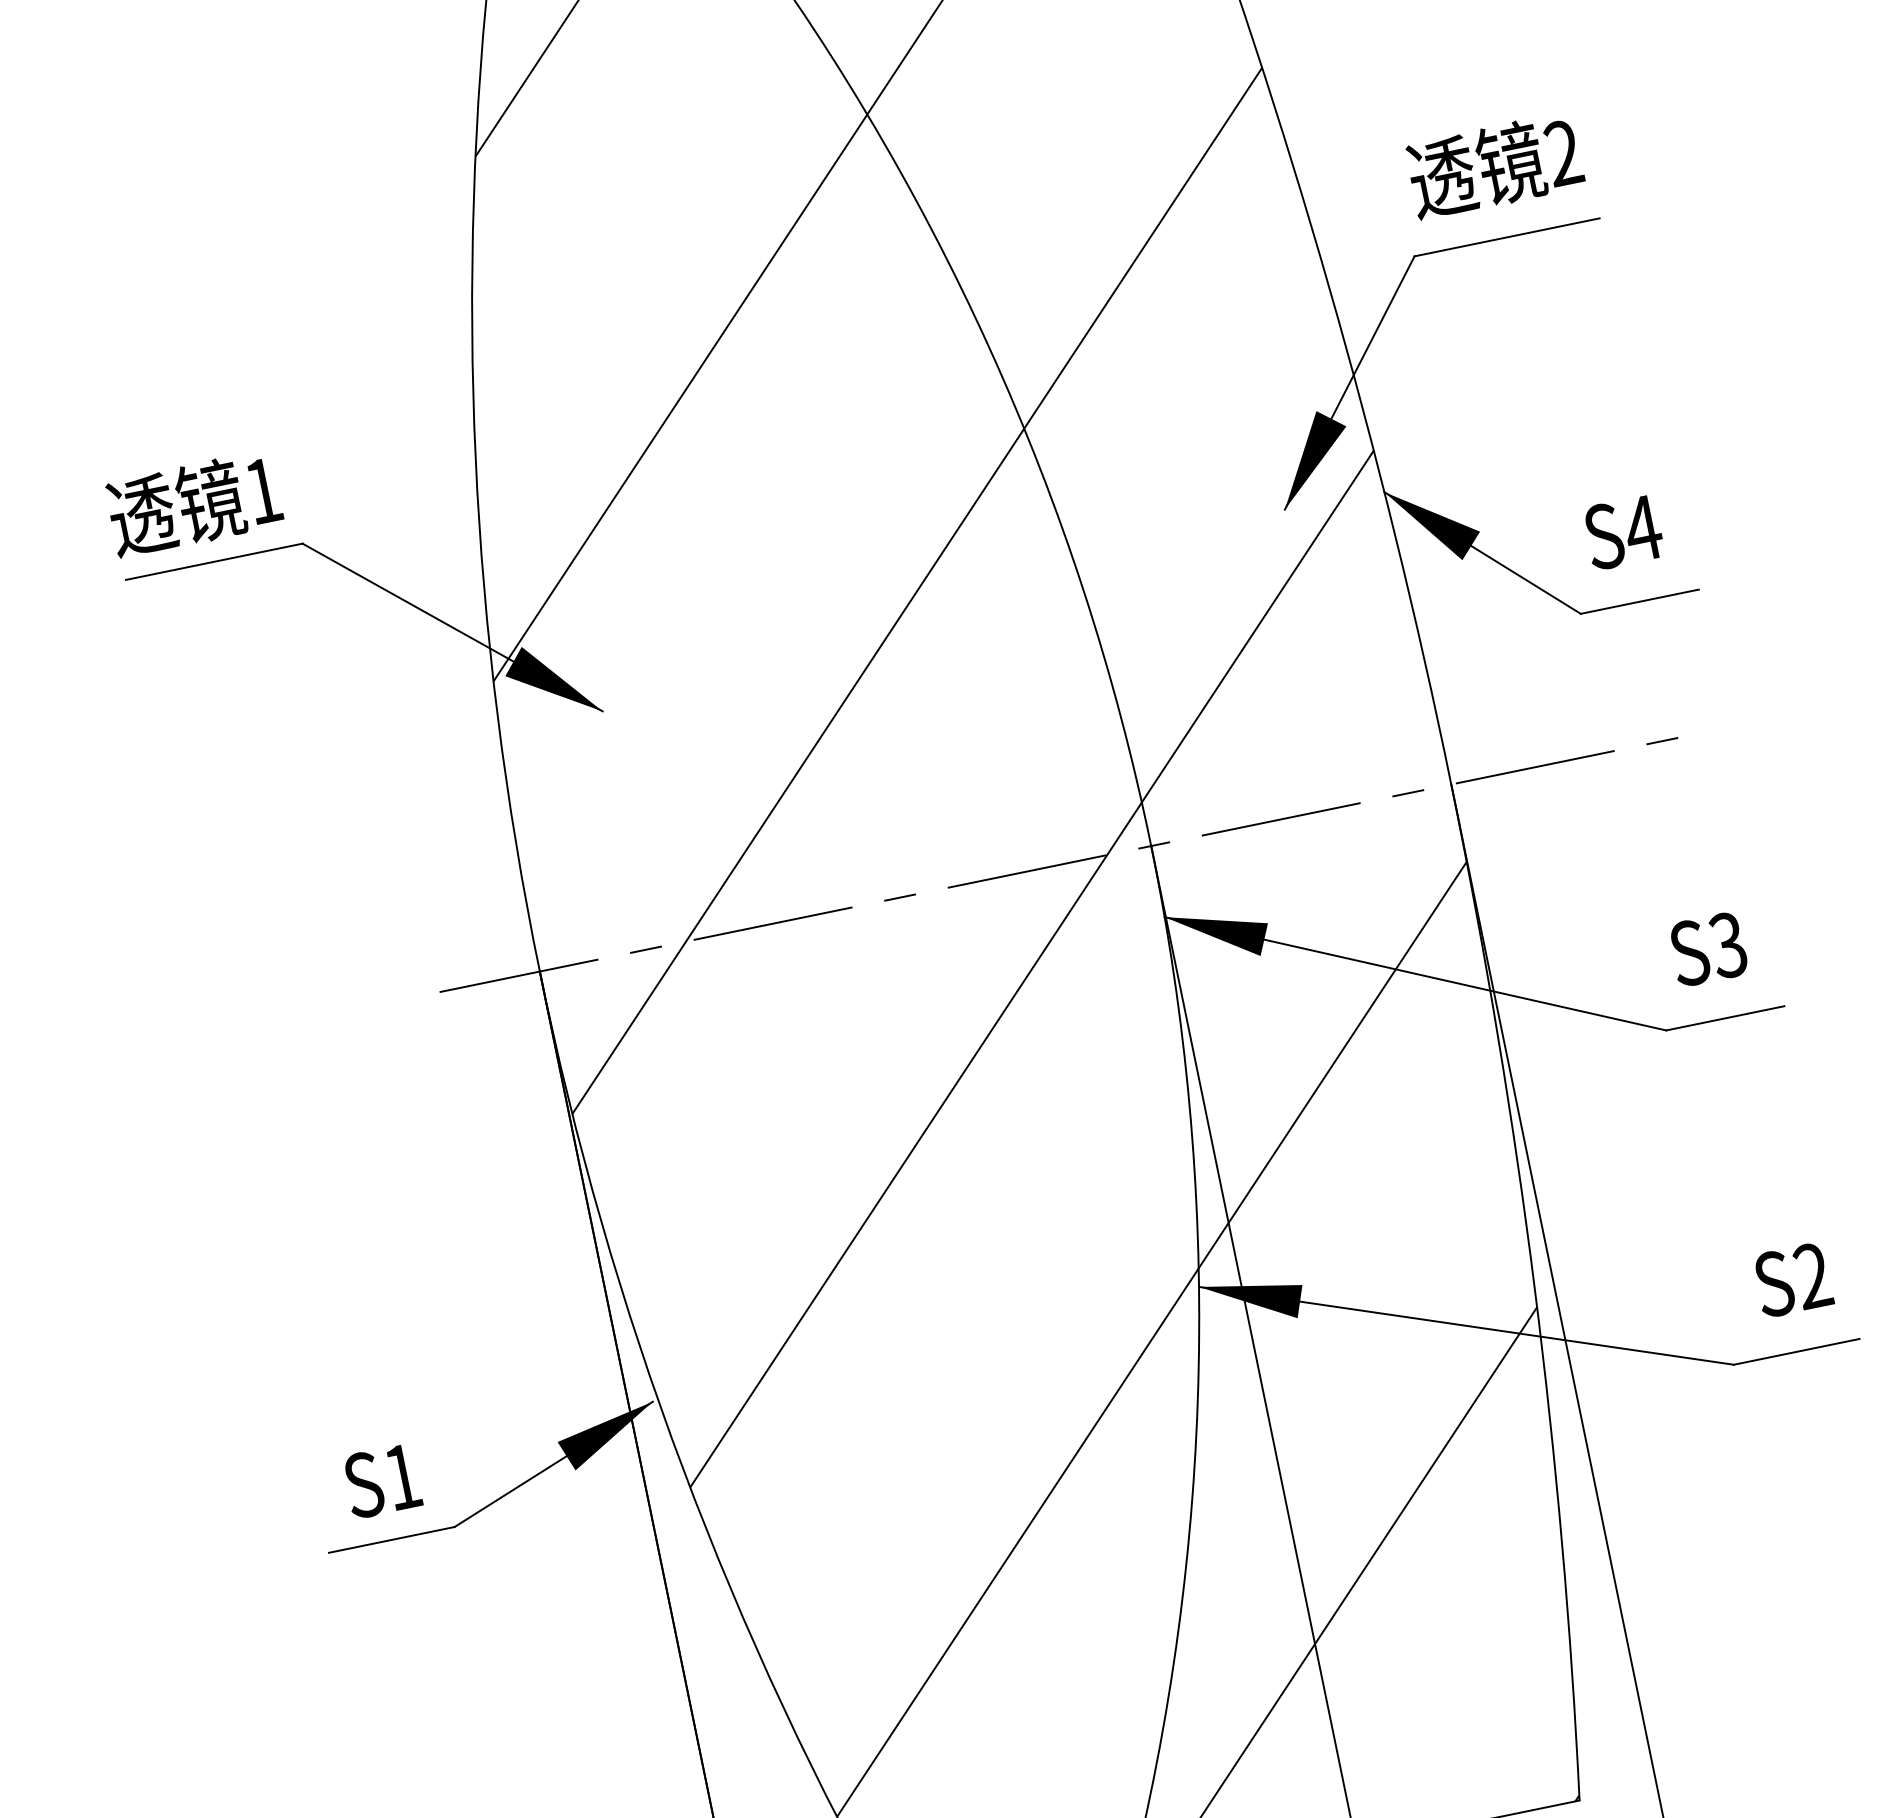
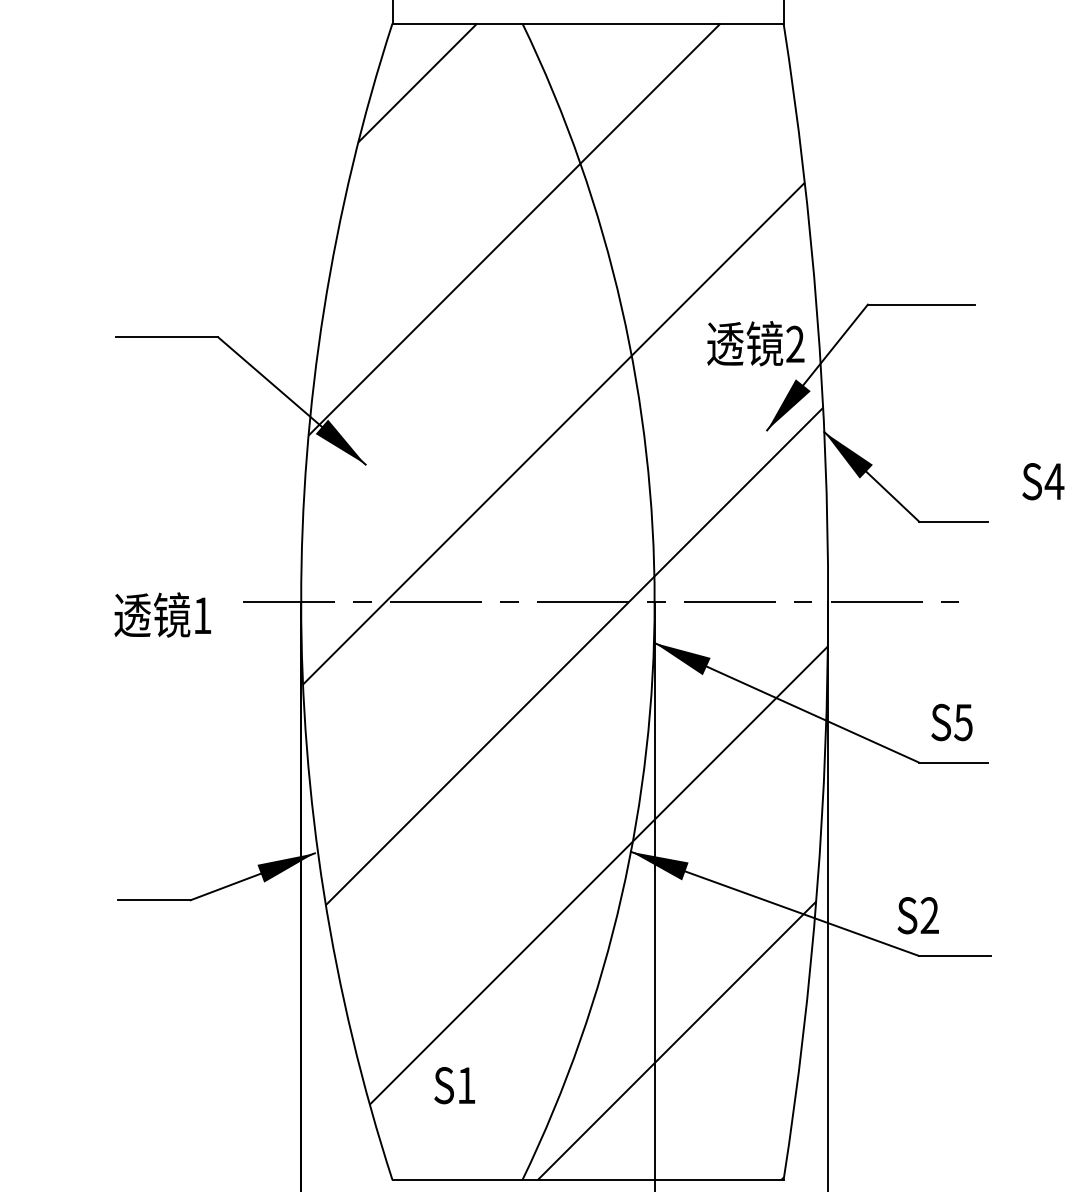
text: (1494, 165) -> (755, 343), moved
text: (193, 503) -> (162, 614), moved
text: (1623, 532) -> (1043, 481), moved
text: (1727, 943) -> (963, 721), S3 -> S5
text: (1791, 1280) -> (917, 915), moved
text: (381, 1481) -> (454, 1085), moved

